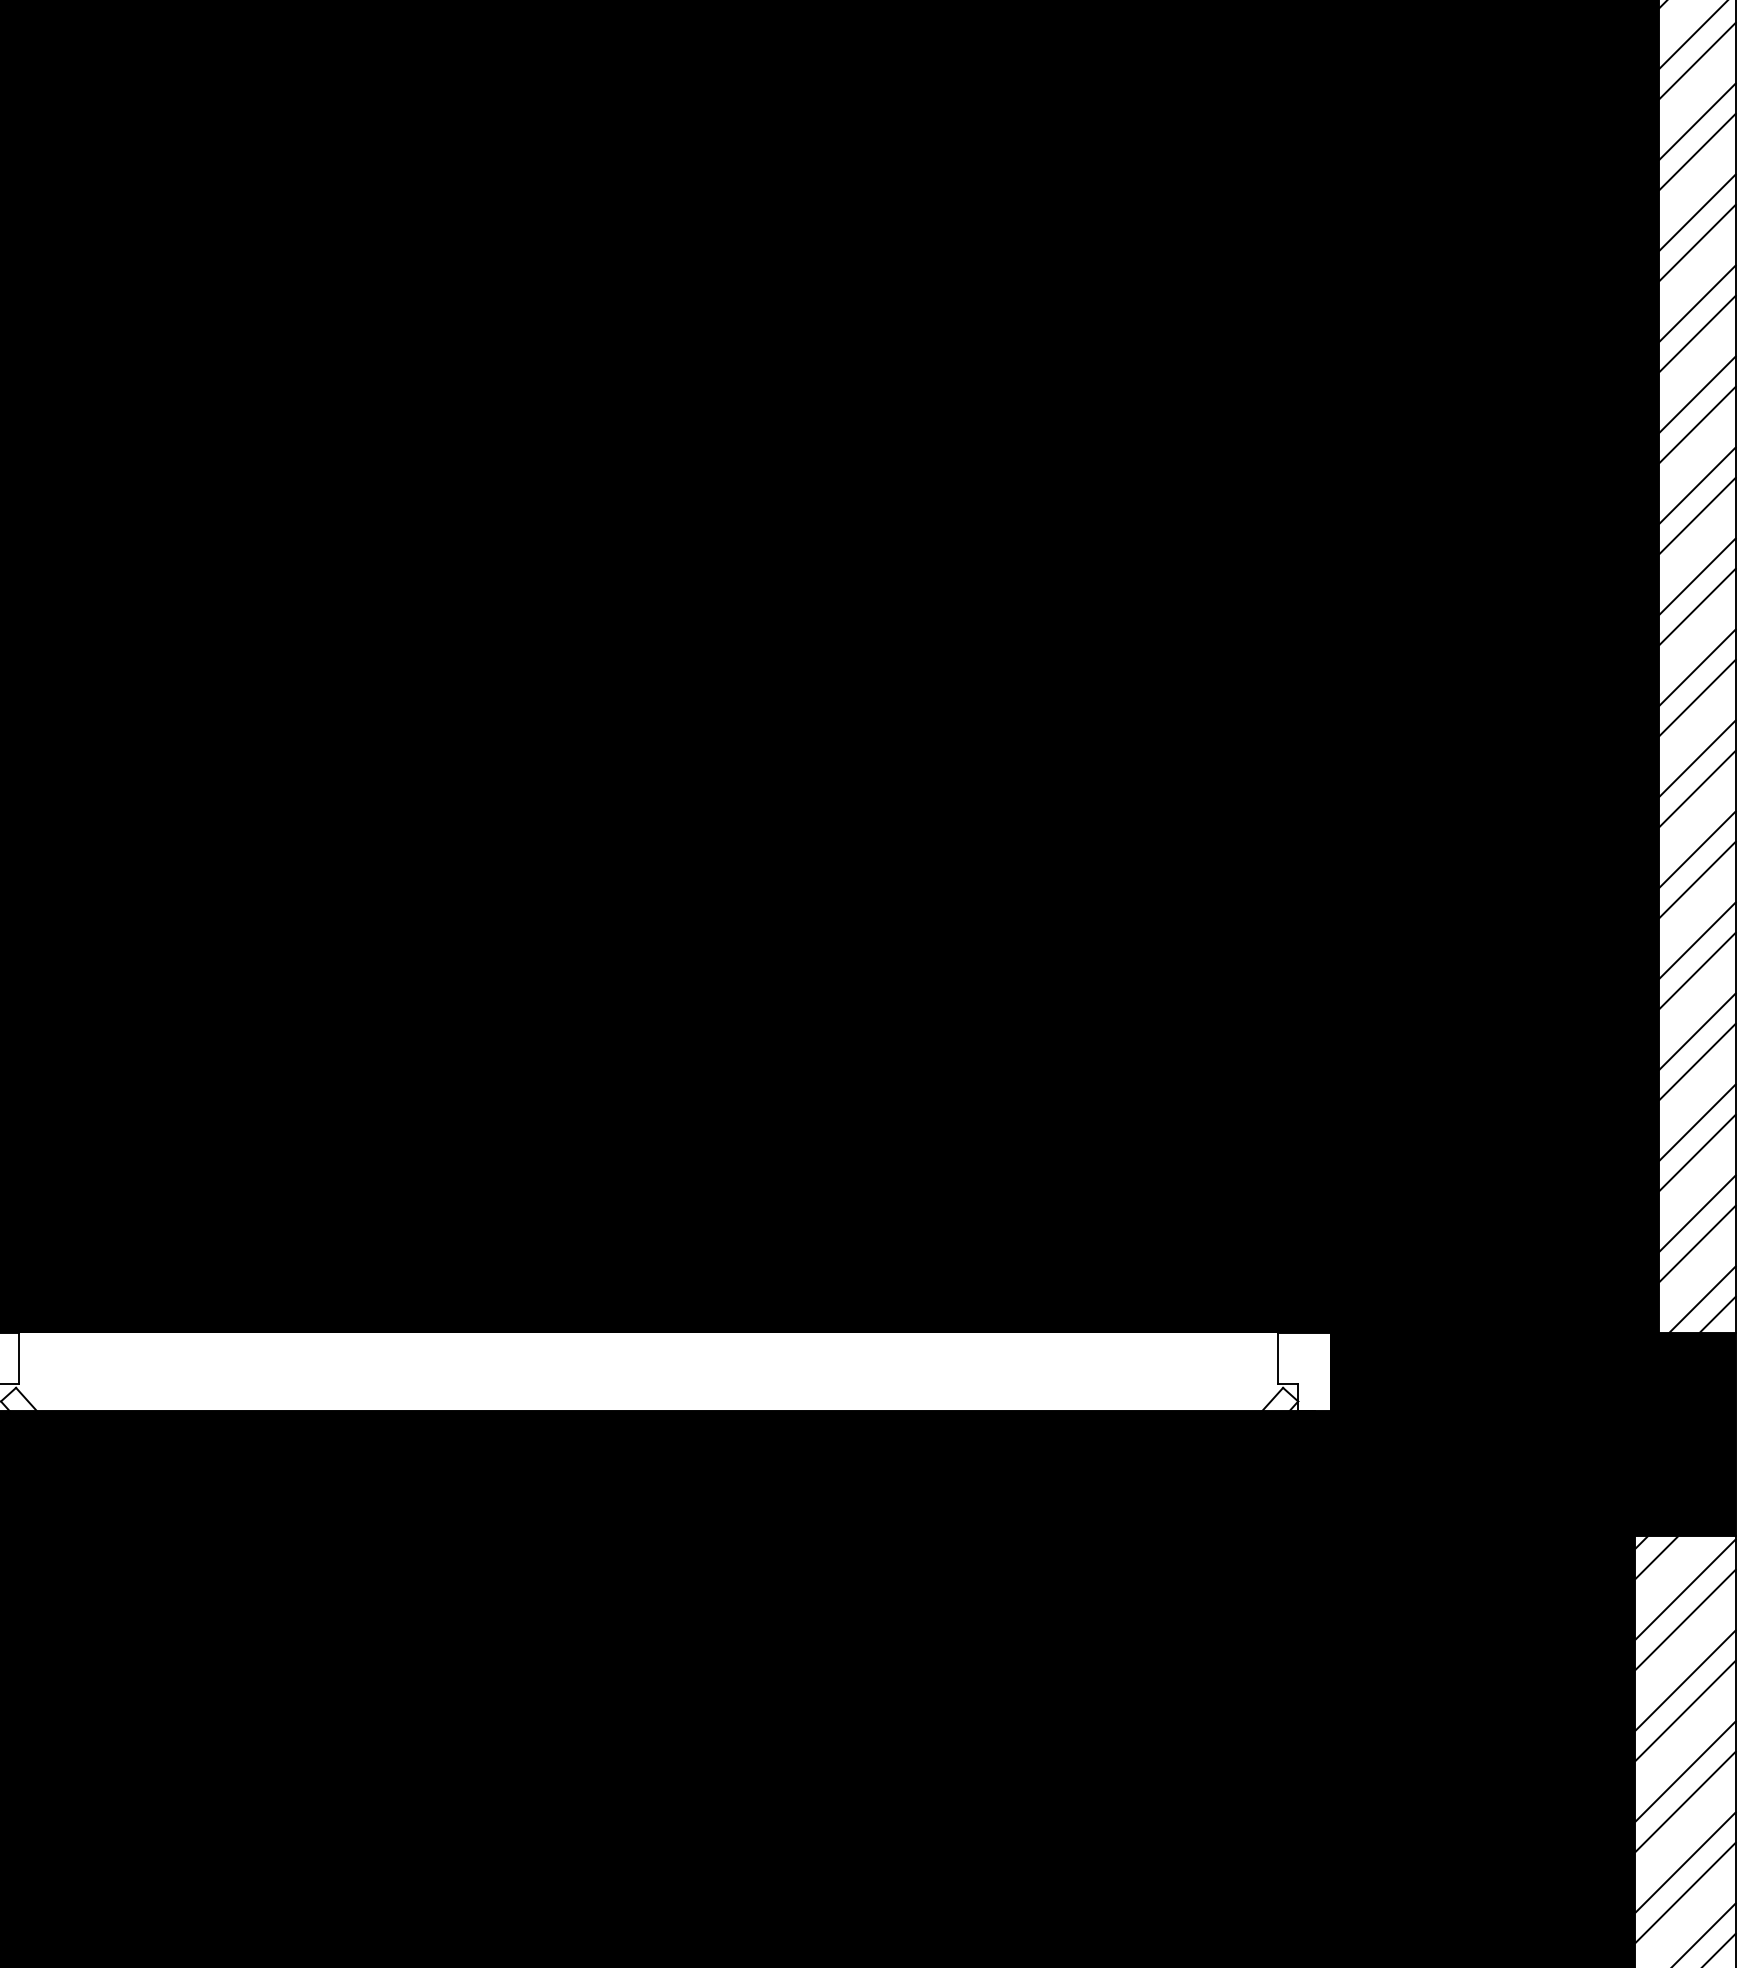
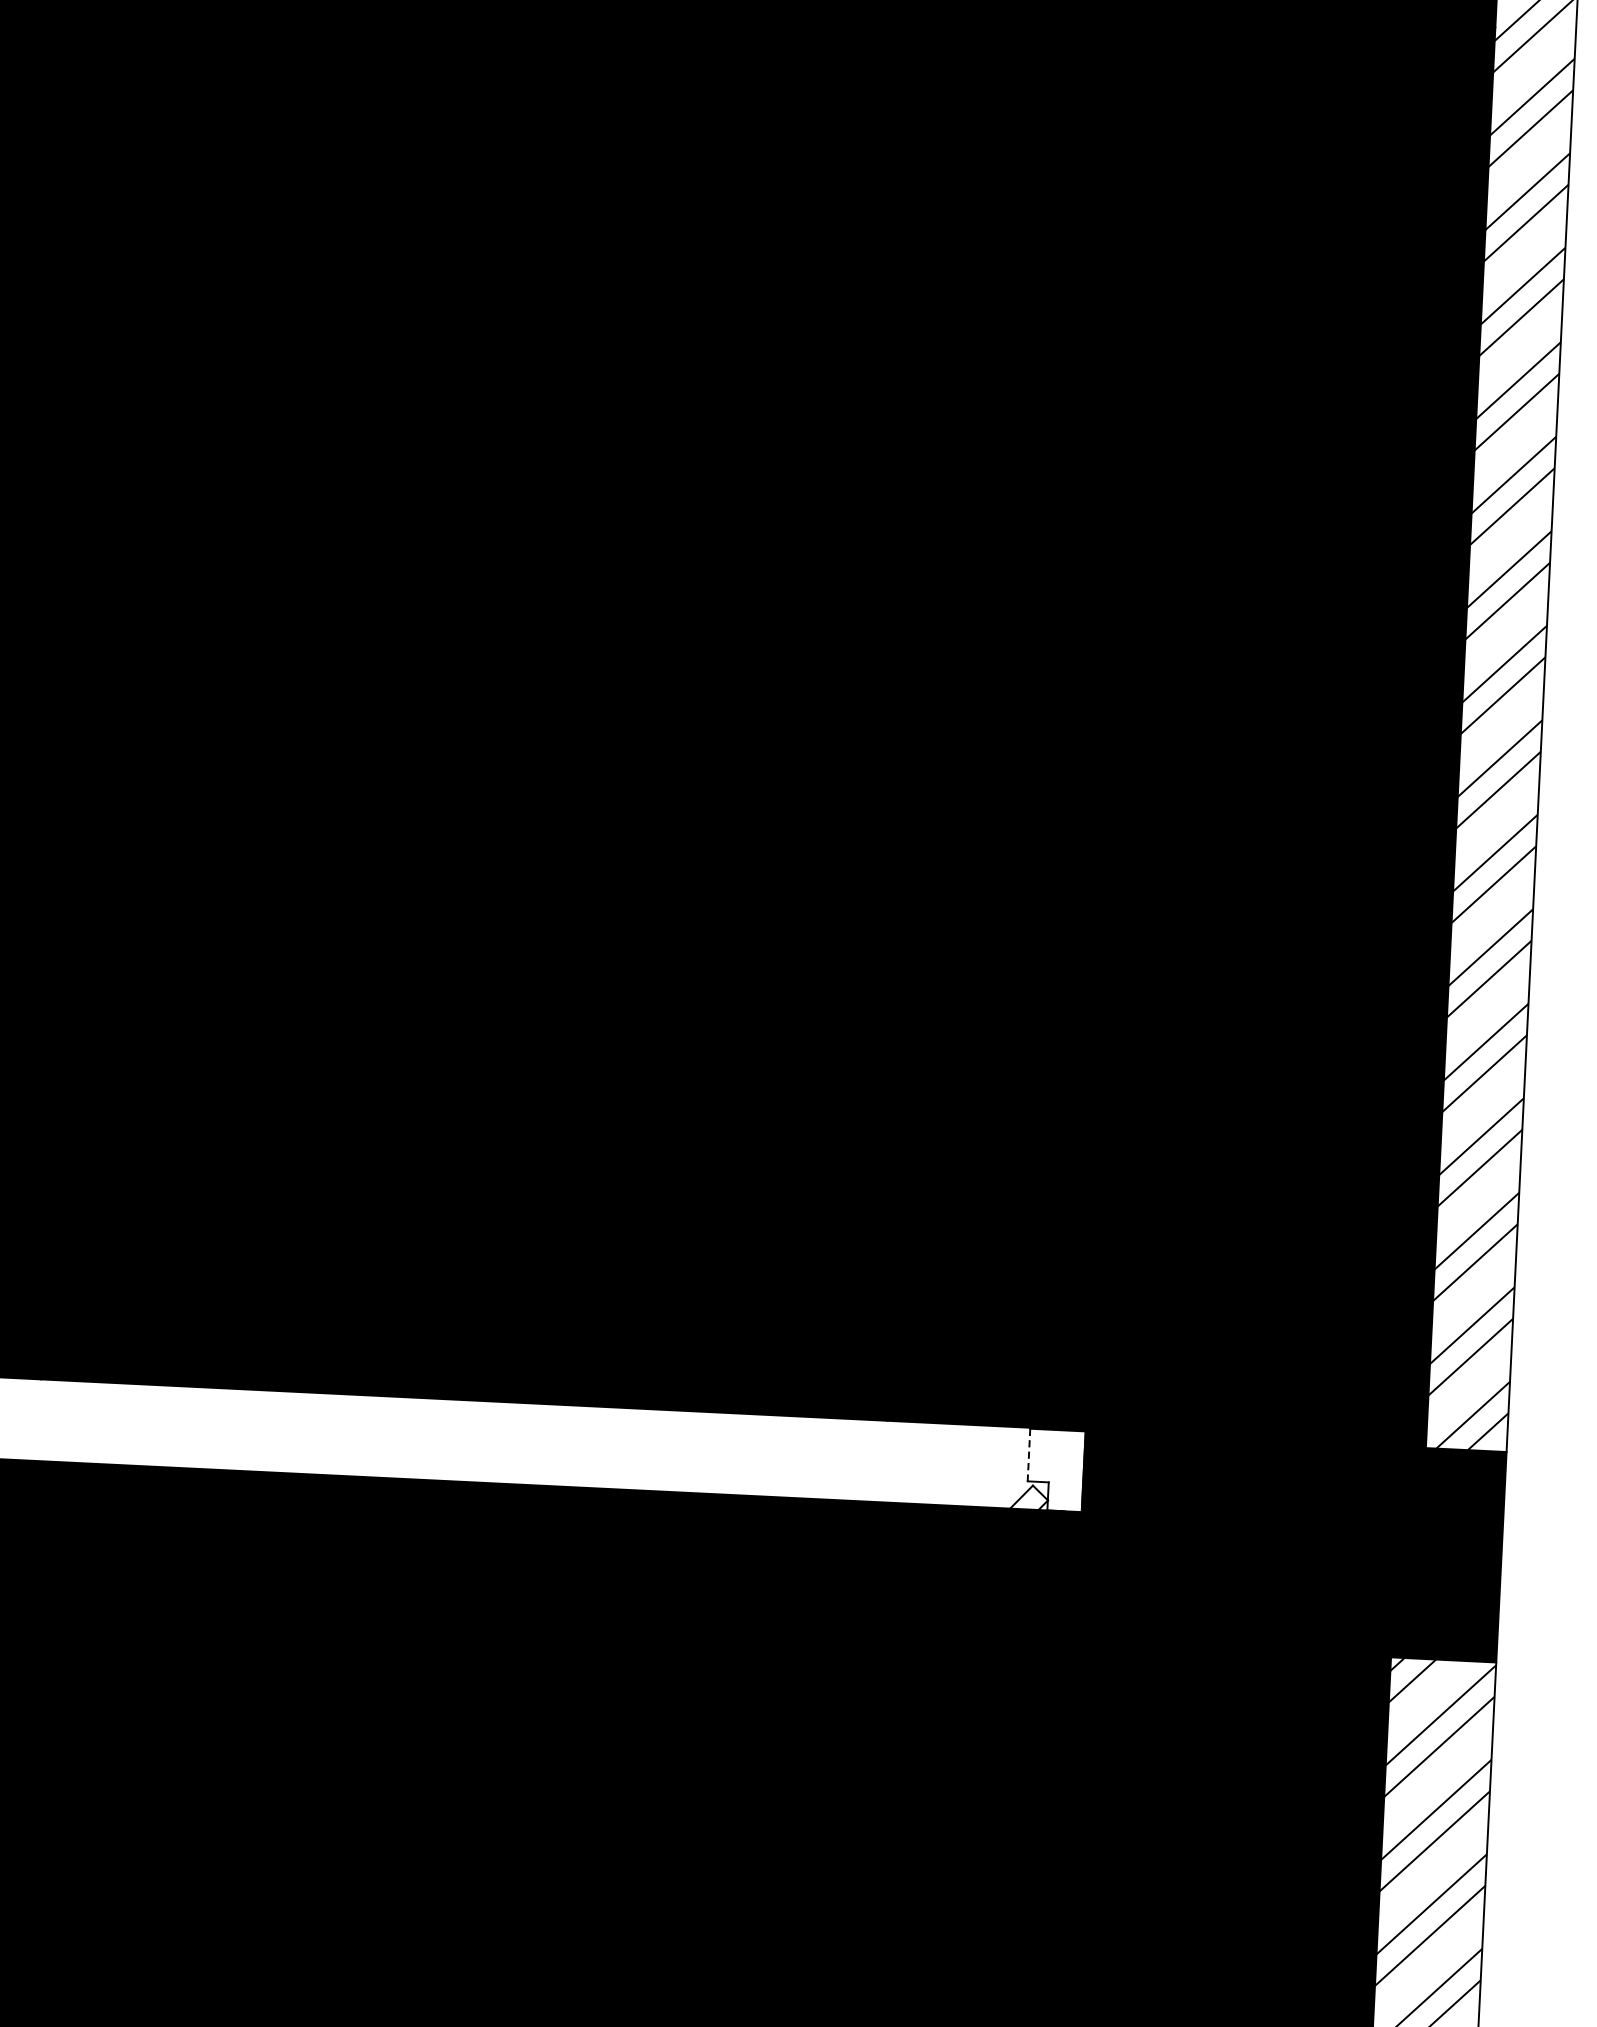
line: (1277, 1359) -> (1028, 1455), solid -> dashed

